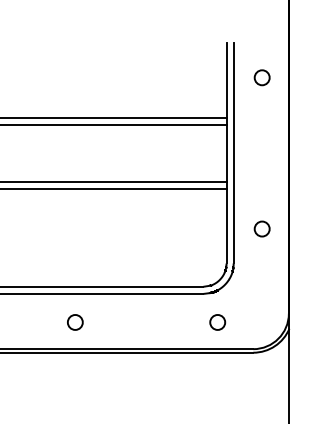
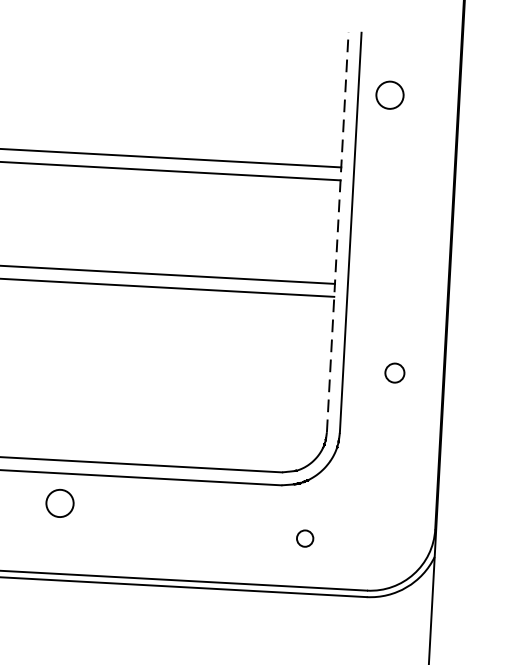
circle: (261, 77) -> (388, 94), moved
line: (226, 152) -> (337, 230), solid -> dashed
circle: (261, 228) -> (393, 372), size x0.7
circle: (75, 322) -> (60, 503), moved
circle: (217, 322) -> (304, 538), size x0.6

